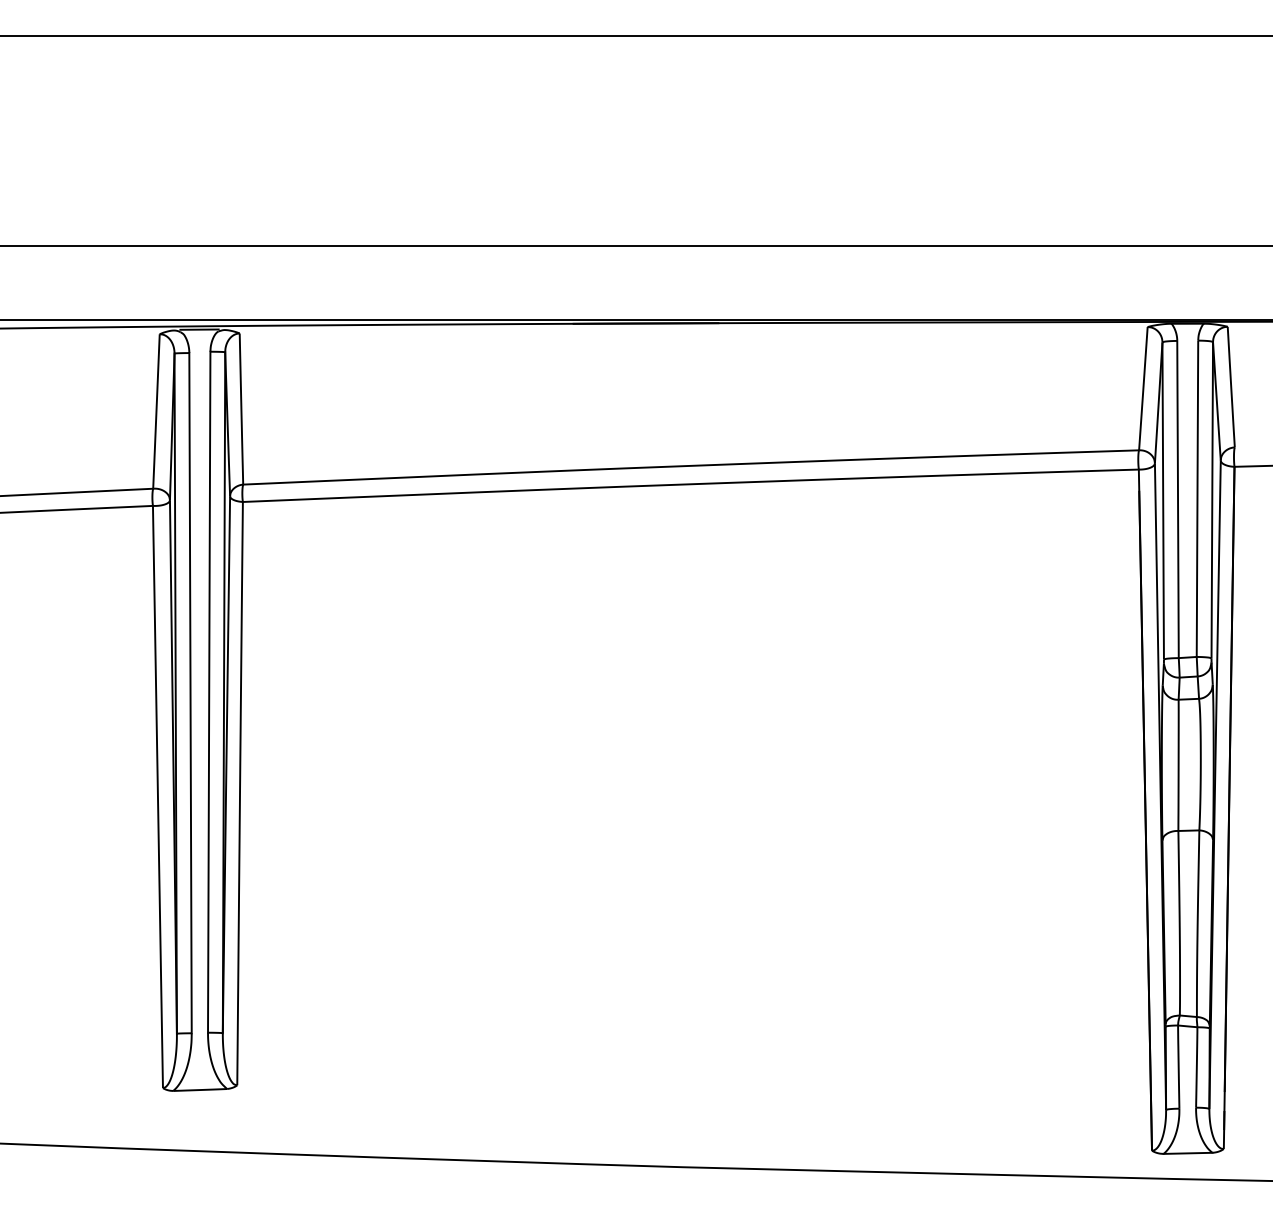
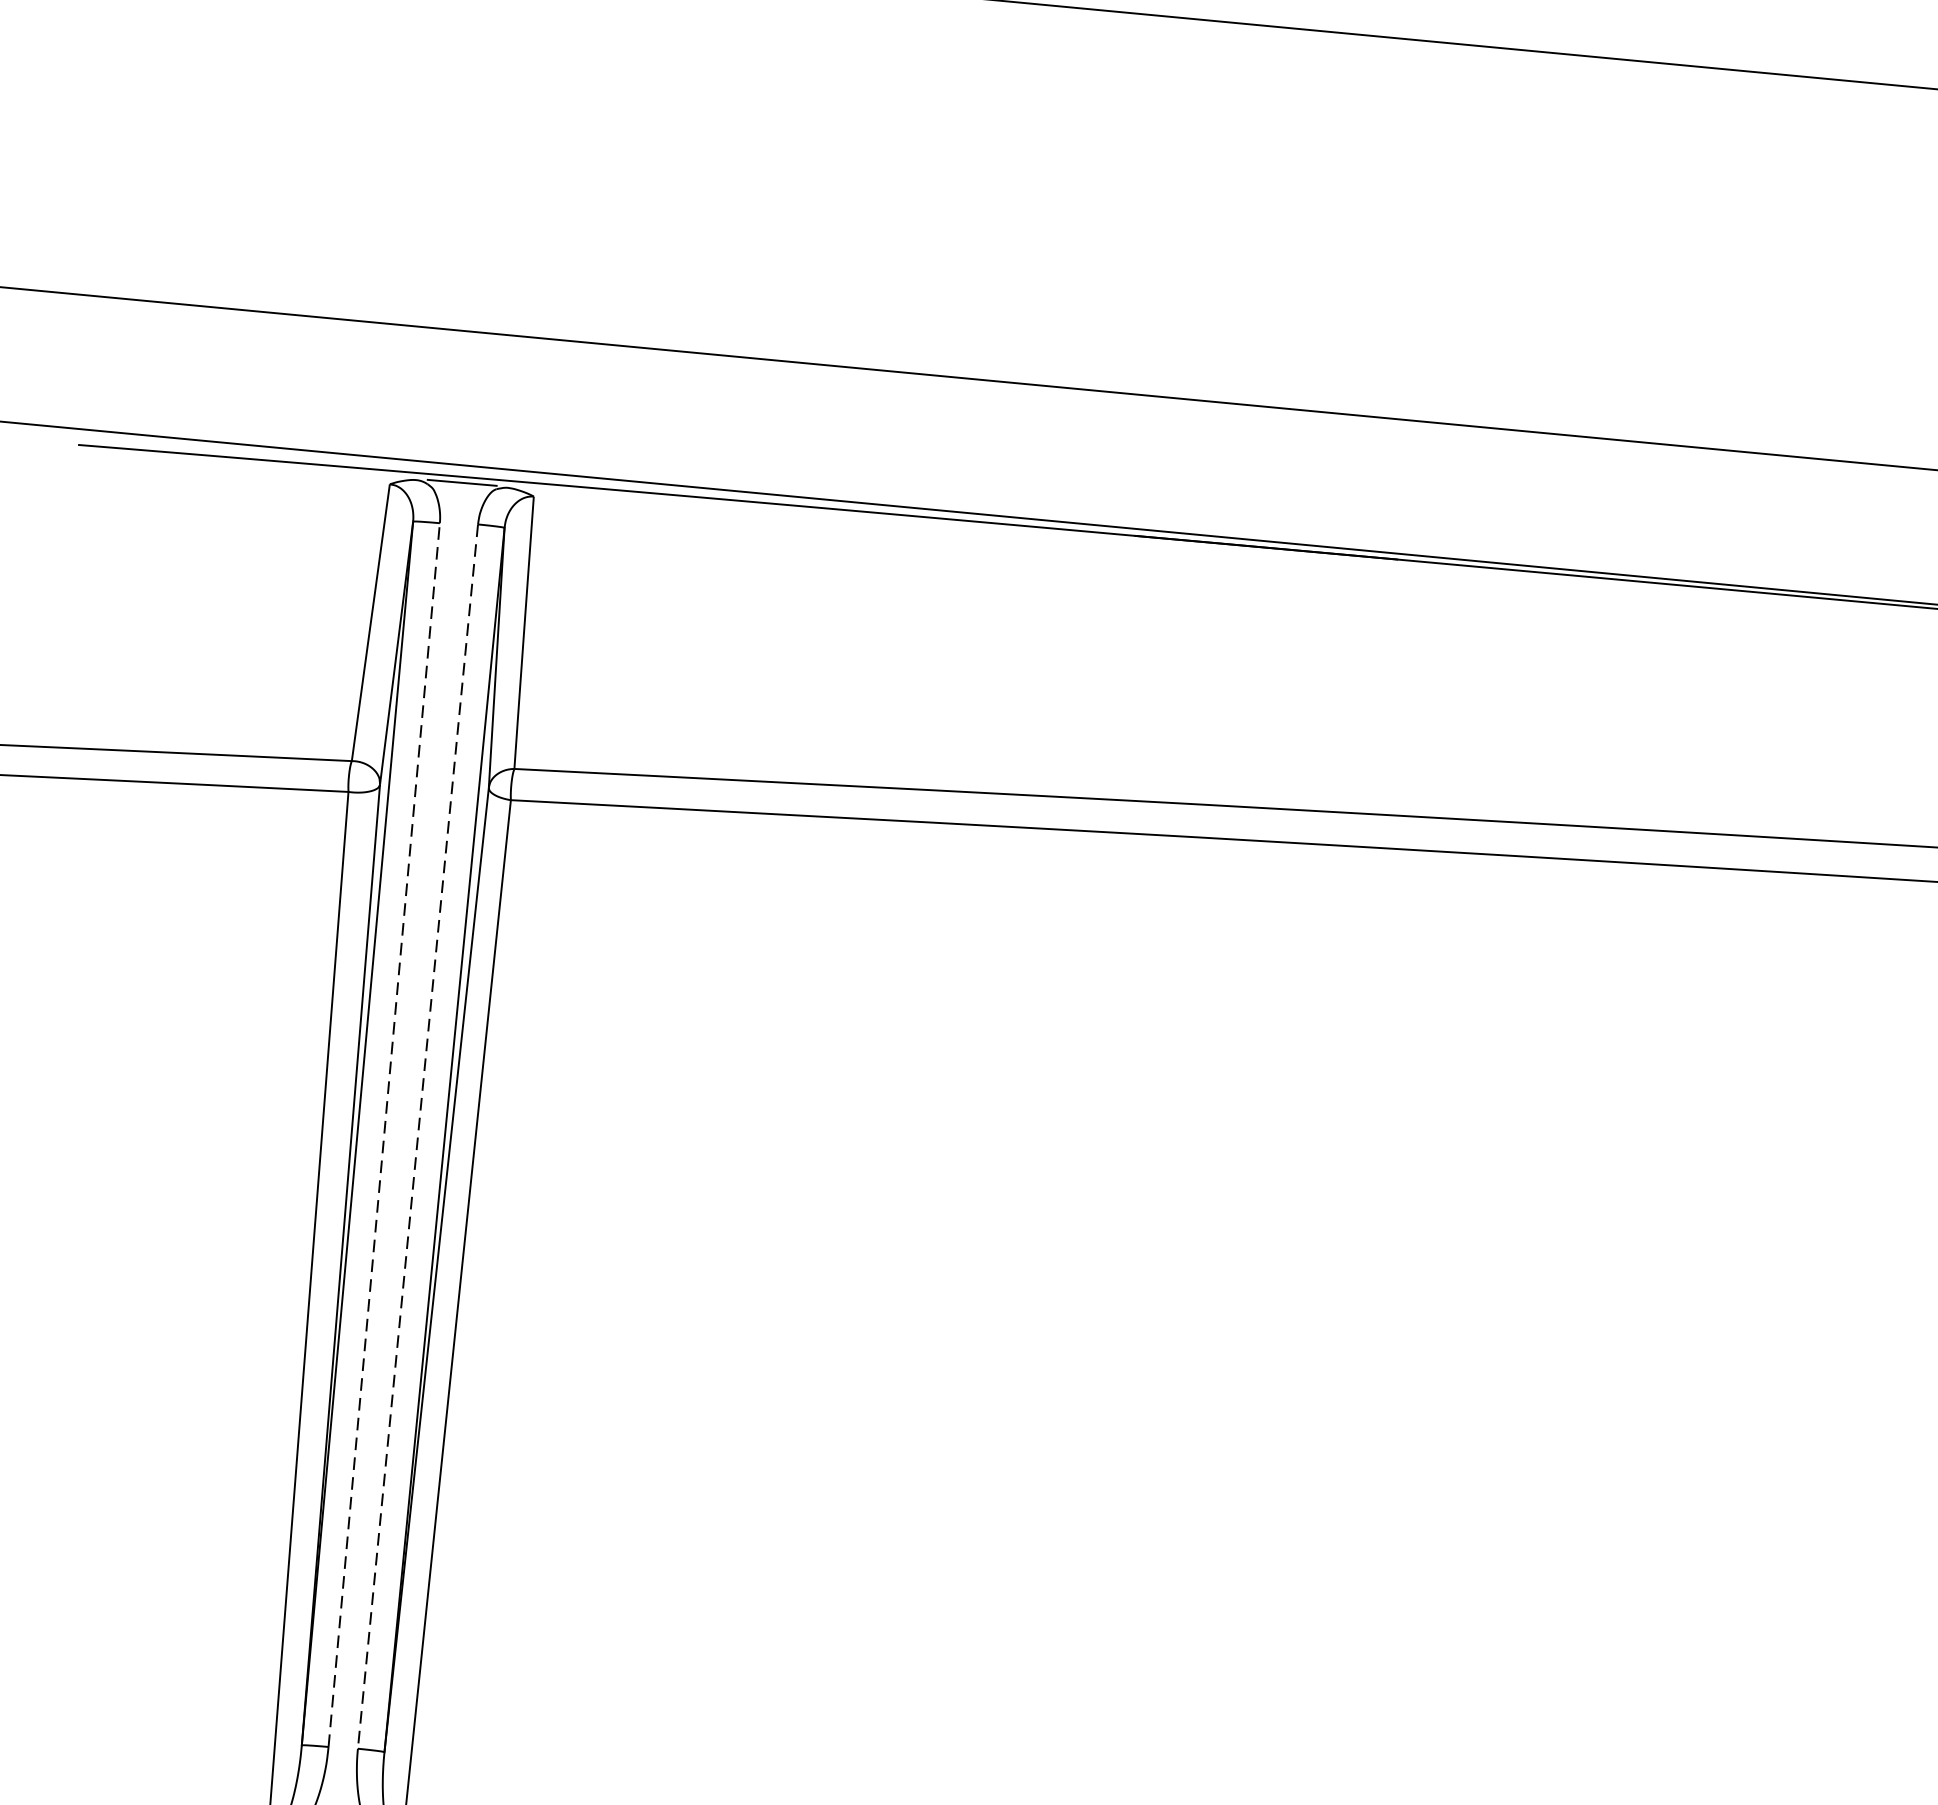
line: (190, 692) -> (384, 1133), solid -> dashed
line: (209, 692) -> (418, 1137), solid -> dashed

